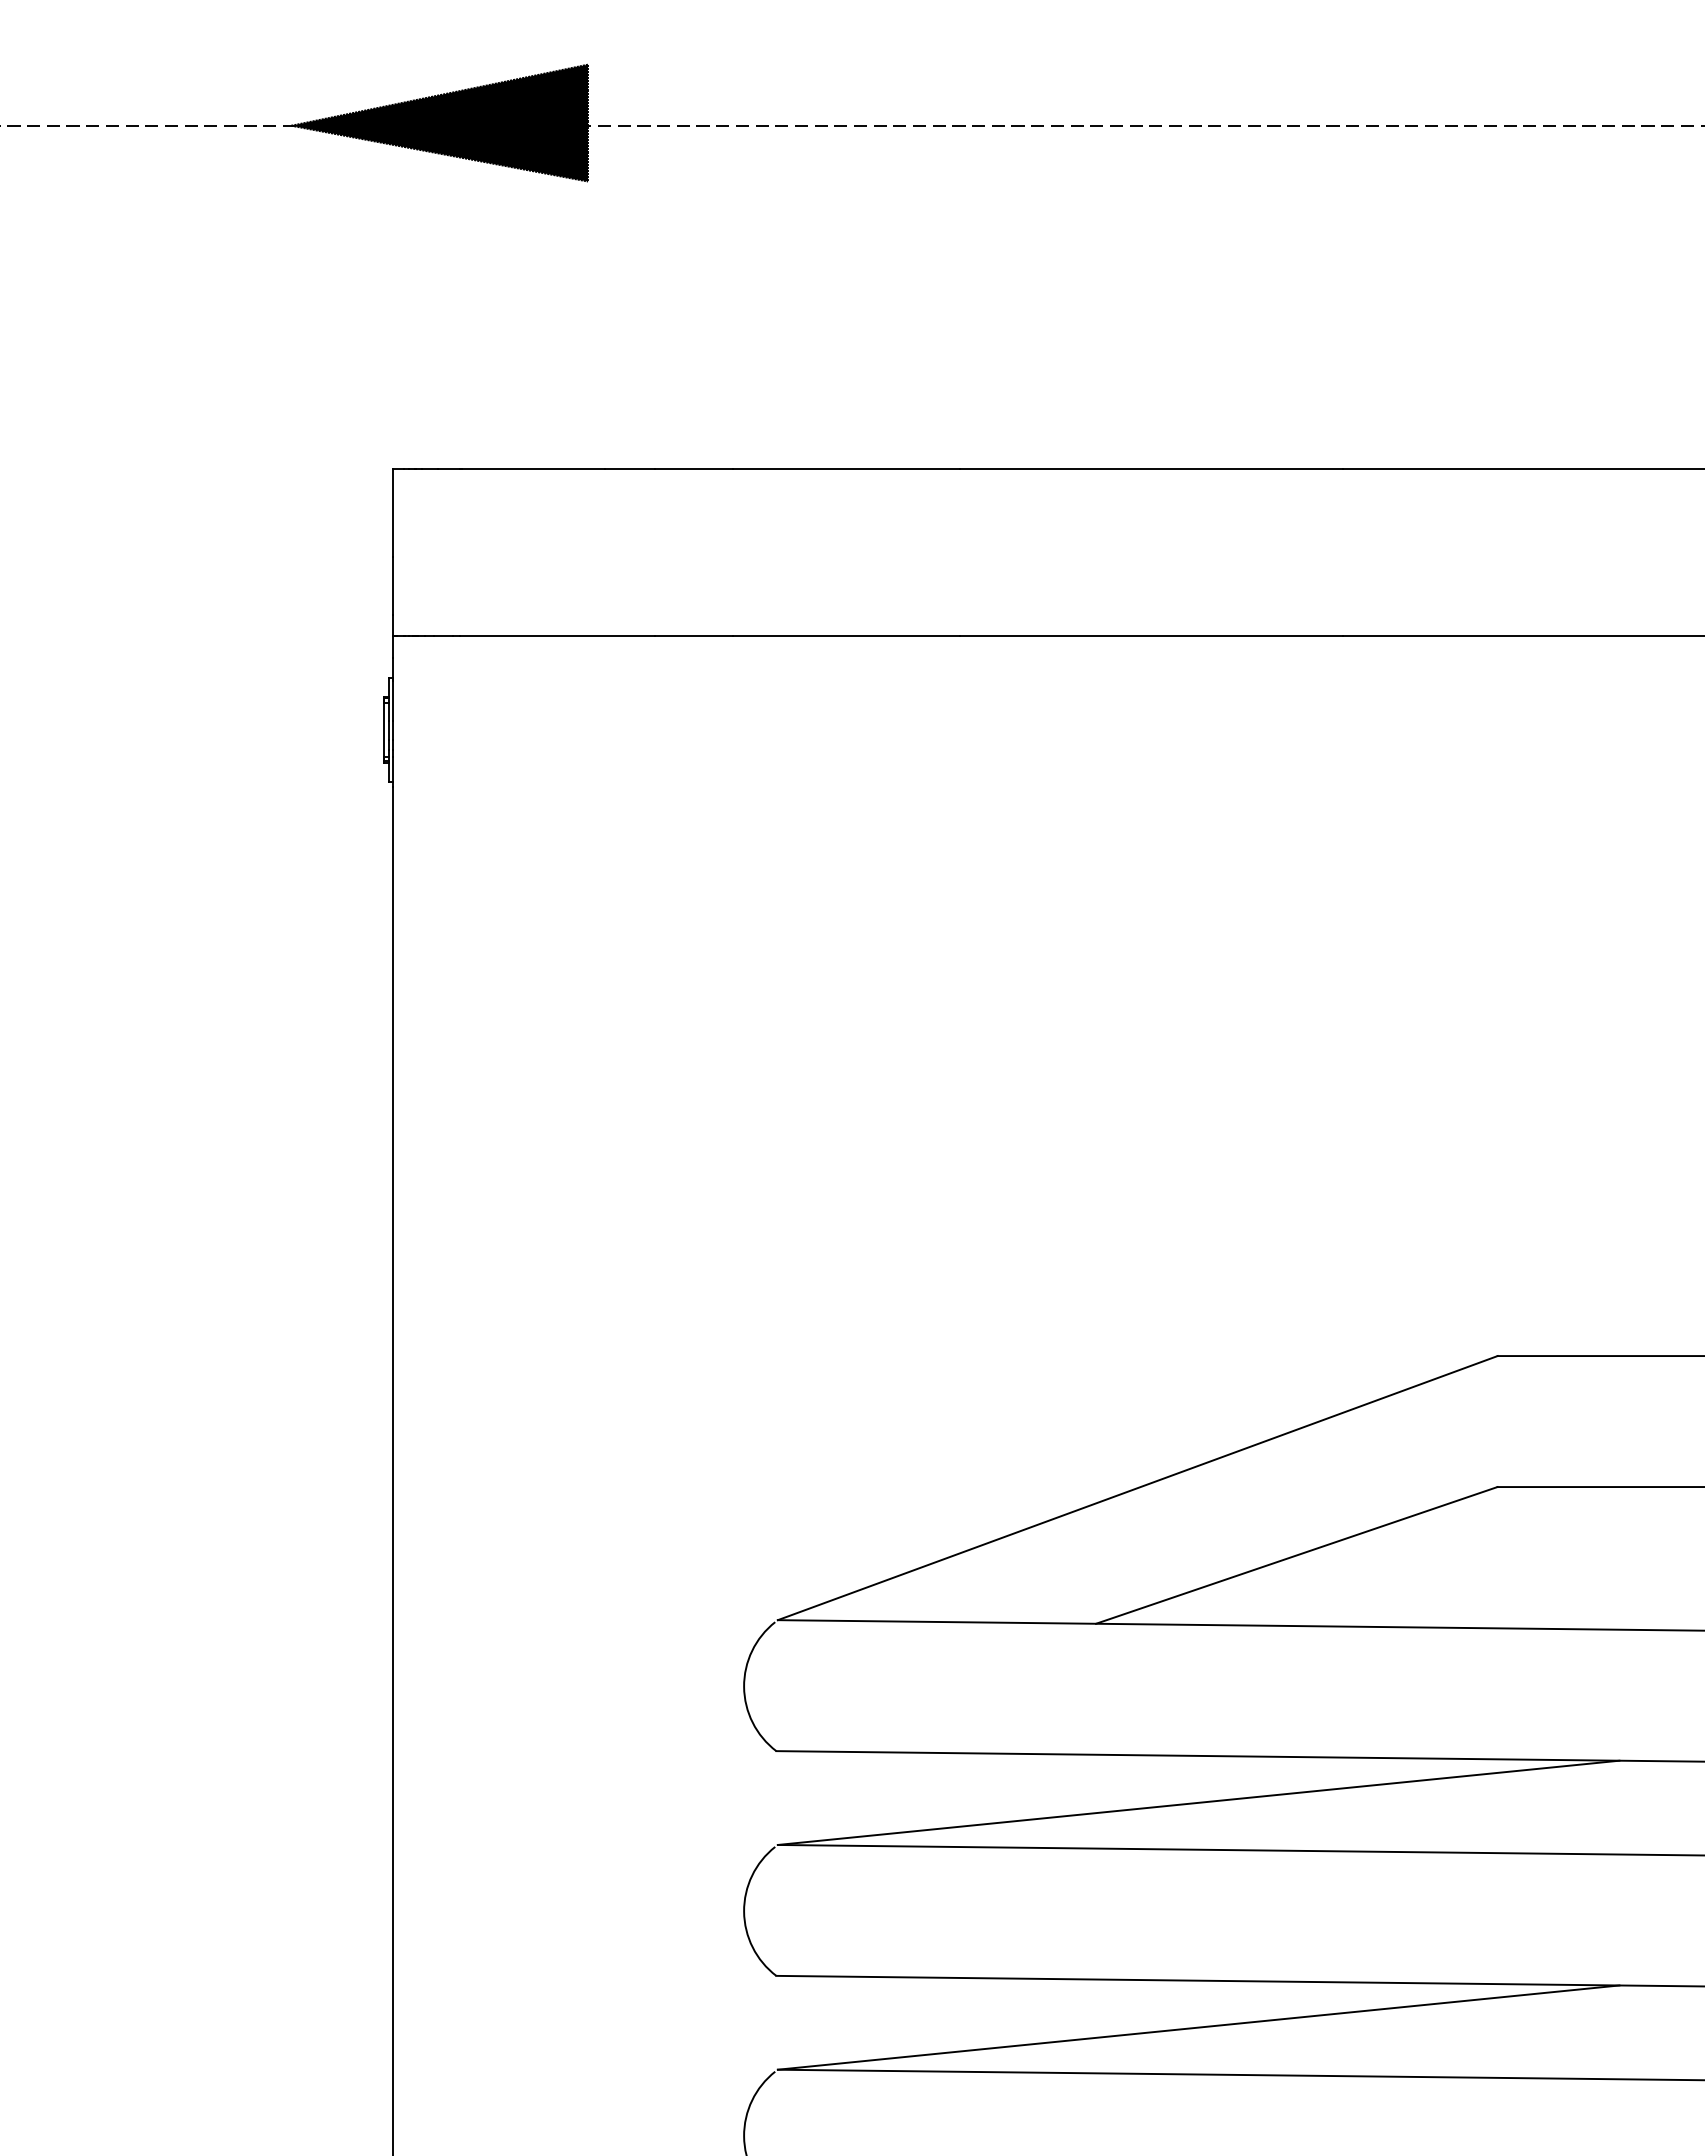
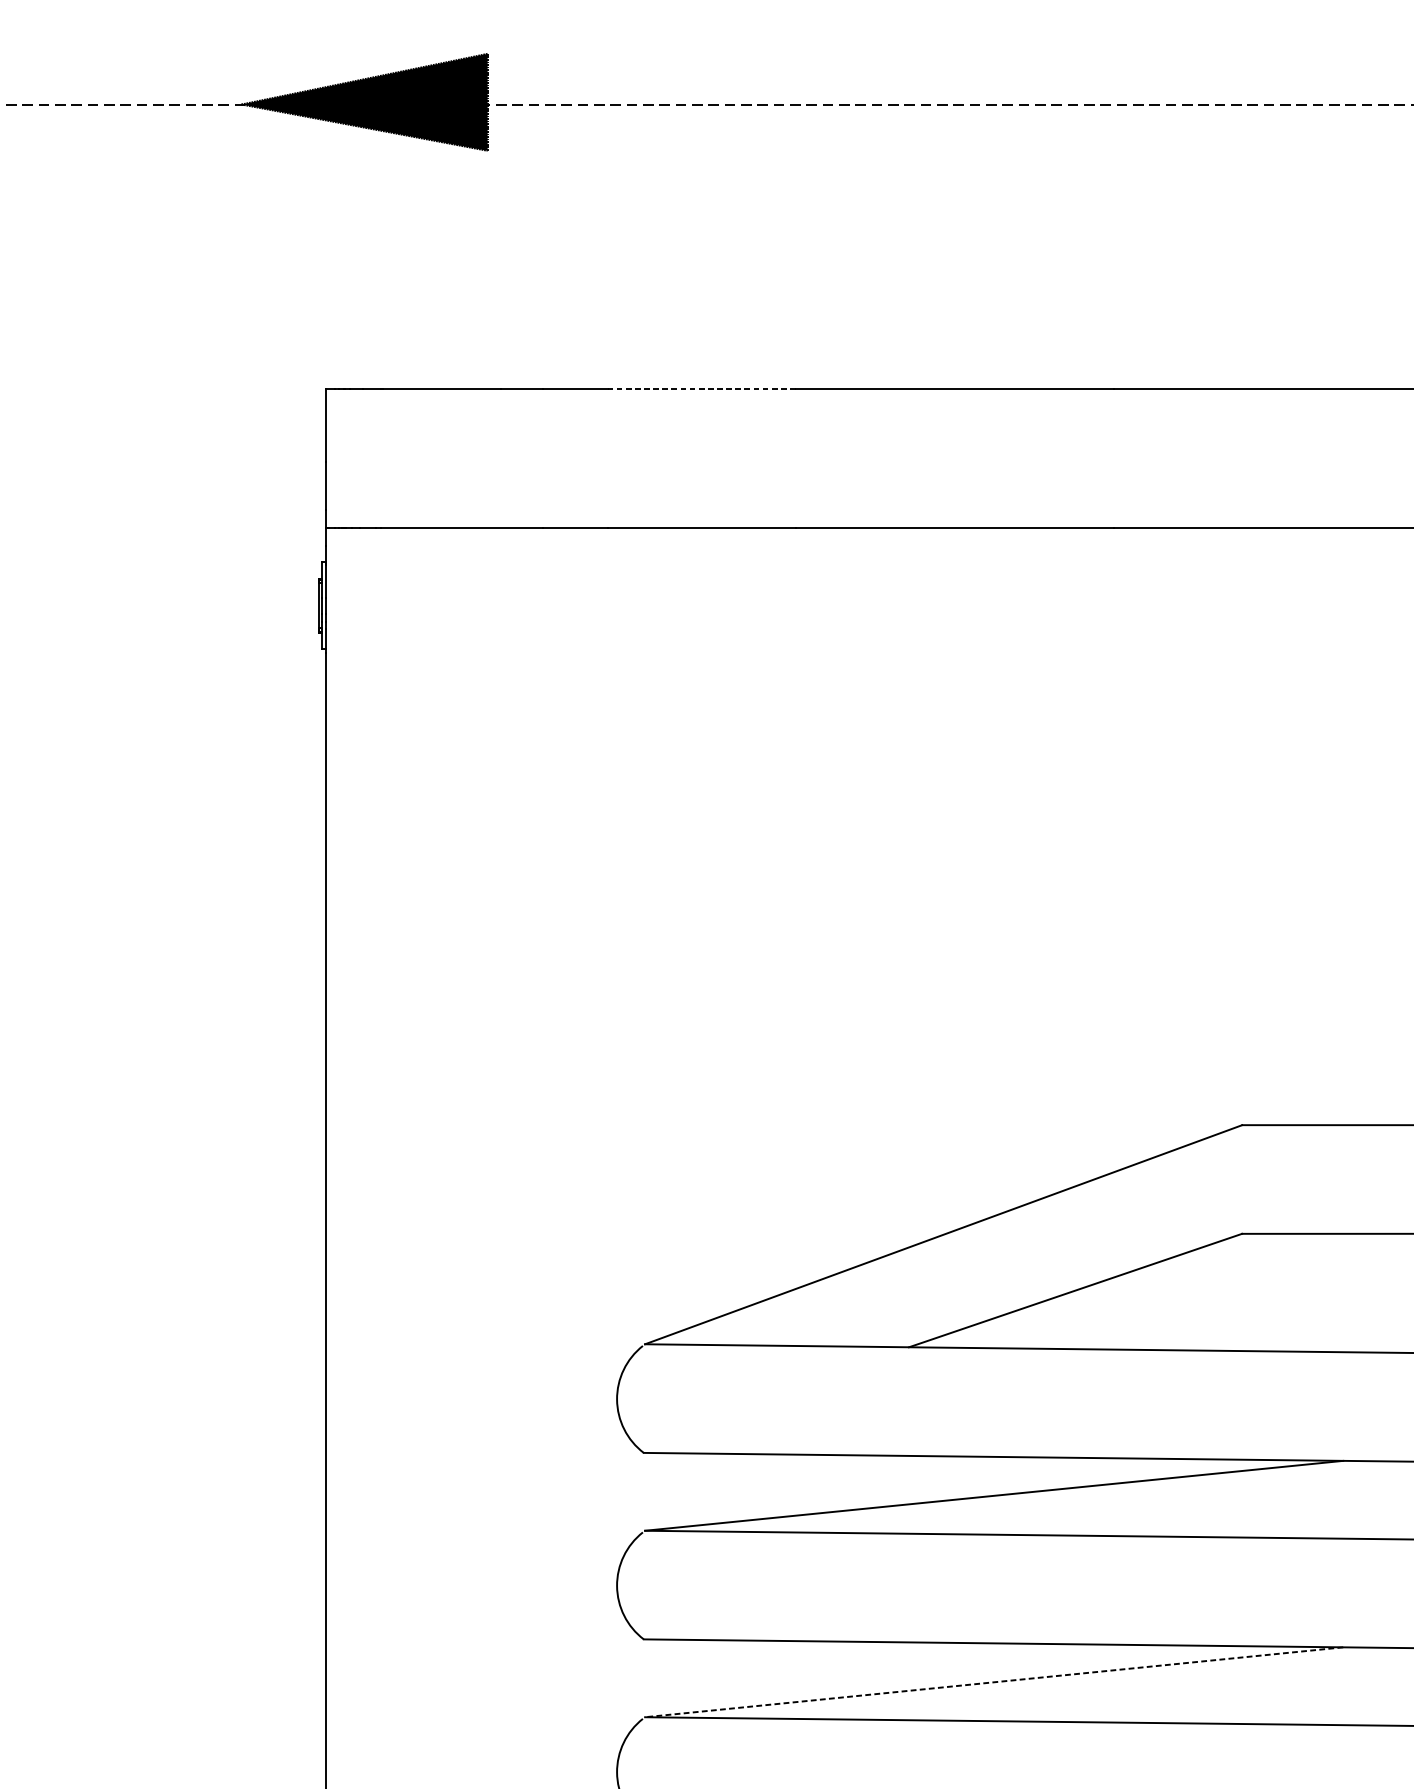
line: (846, 469) -> (702, 389), solid -> dashed
line: (1198, 2027) -> (994, 1682), solid -> dashed

